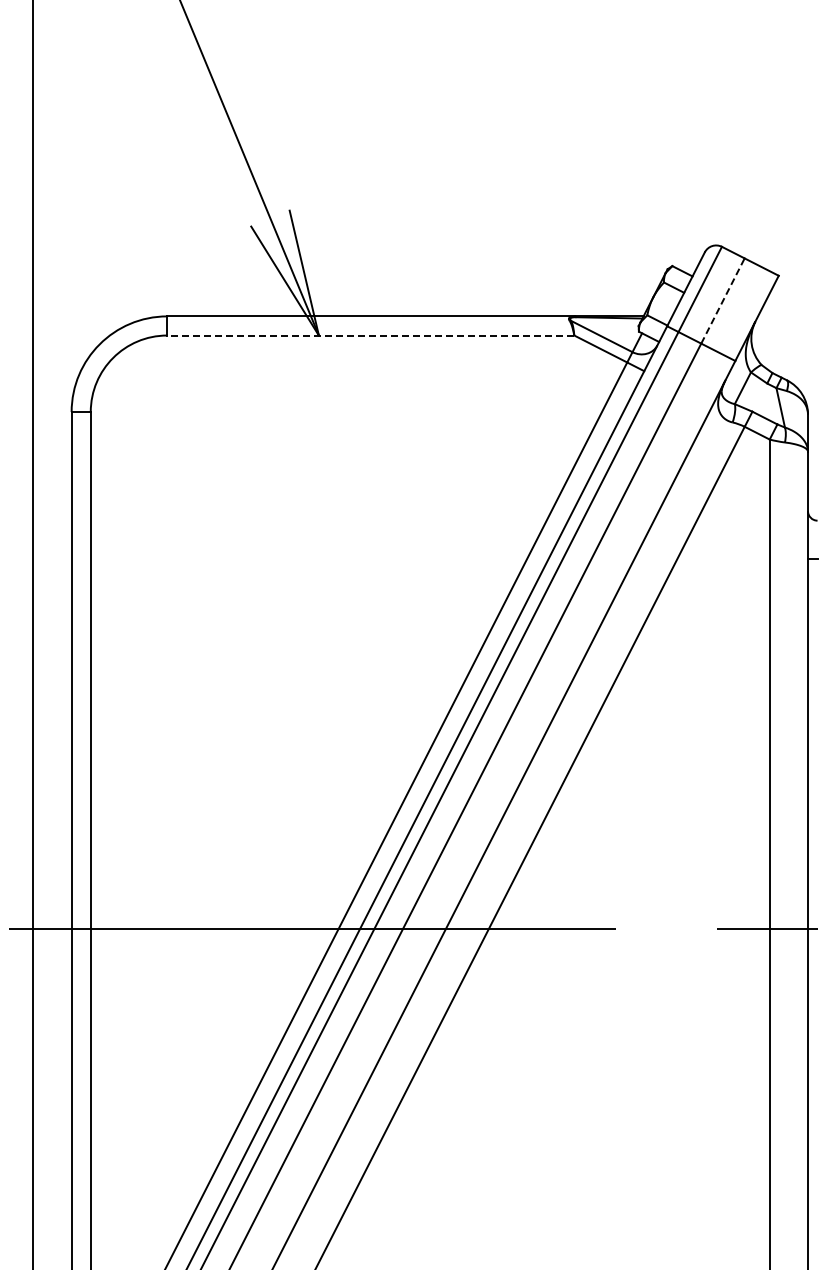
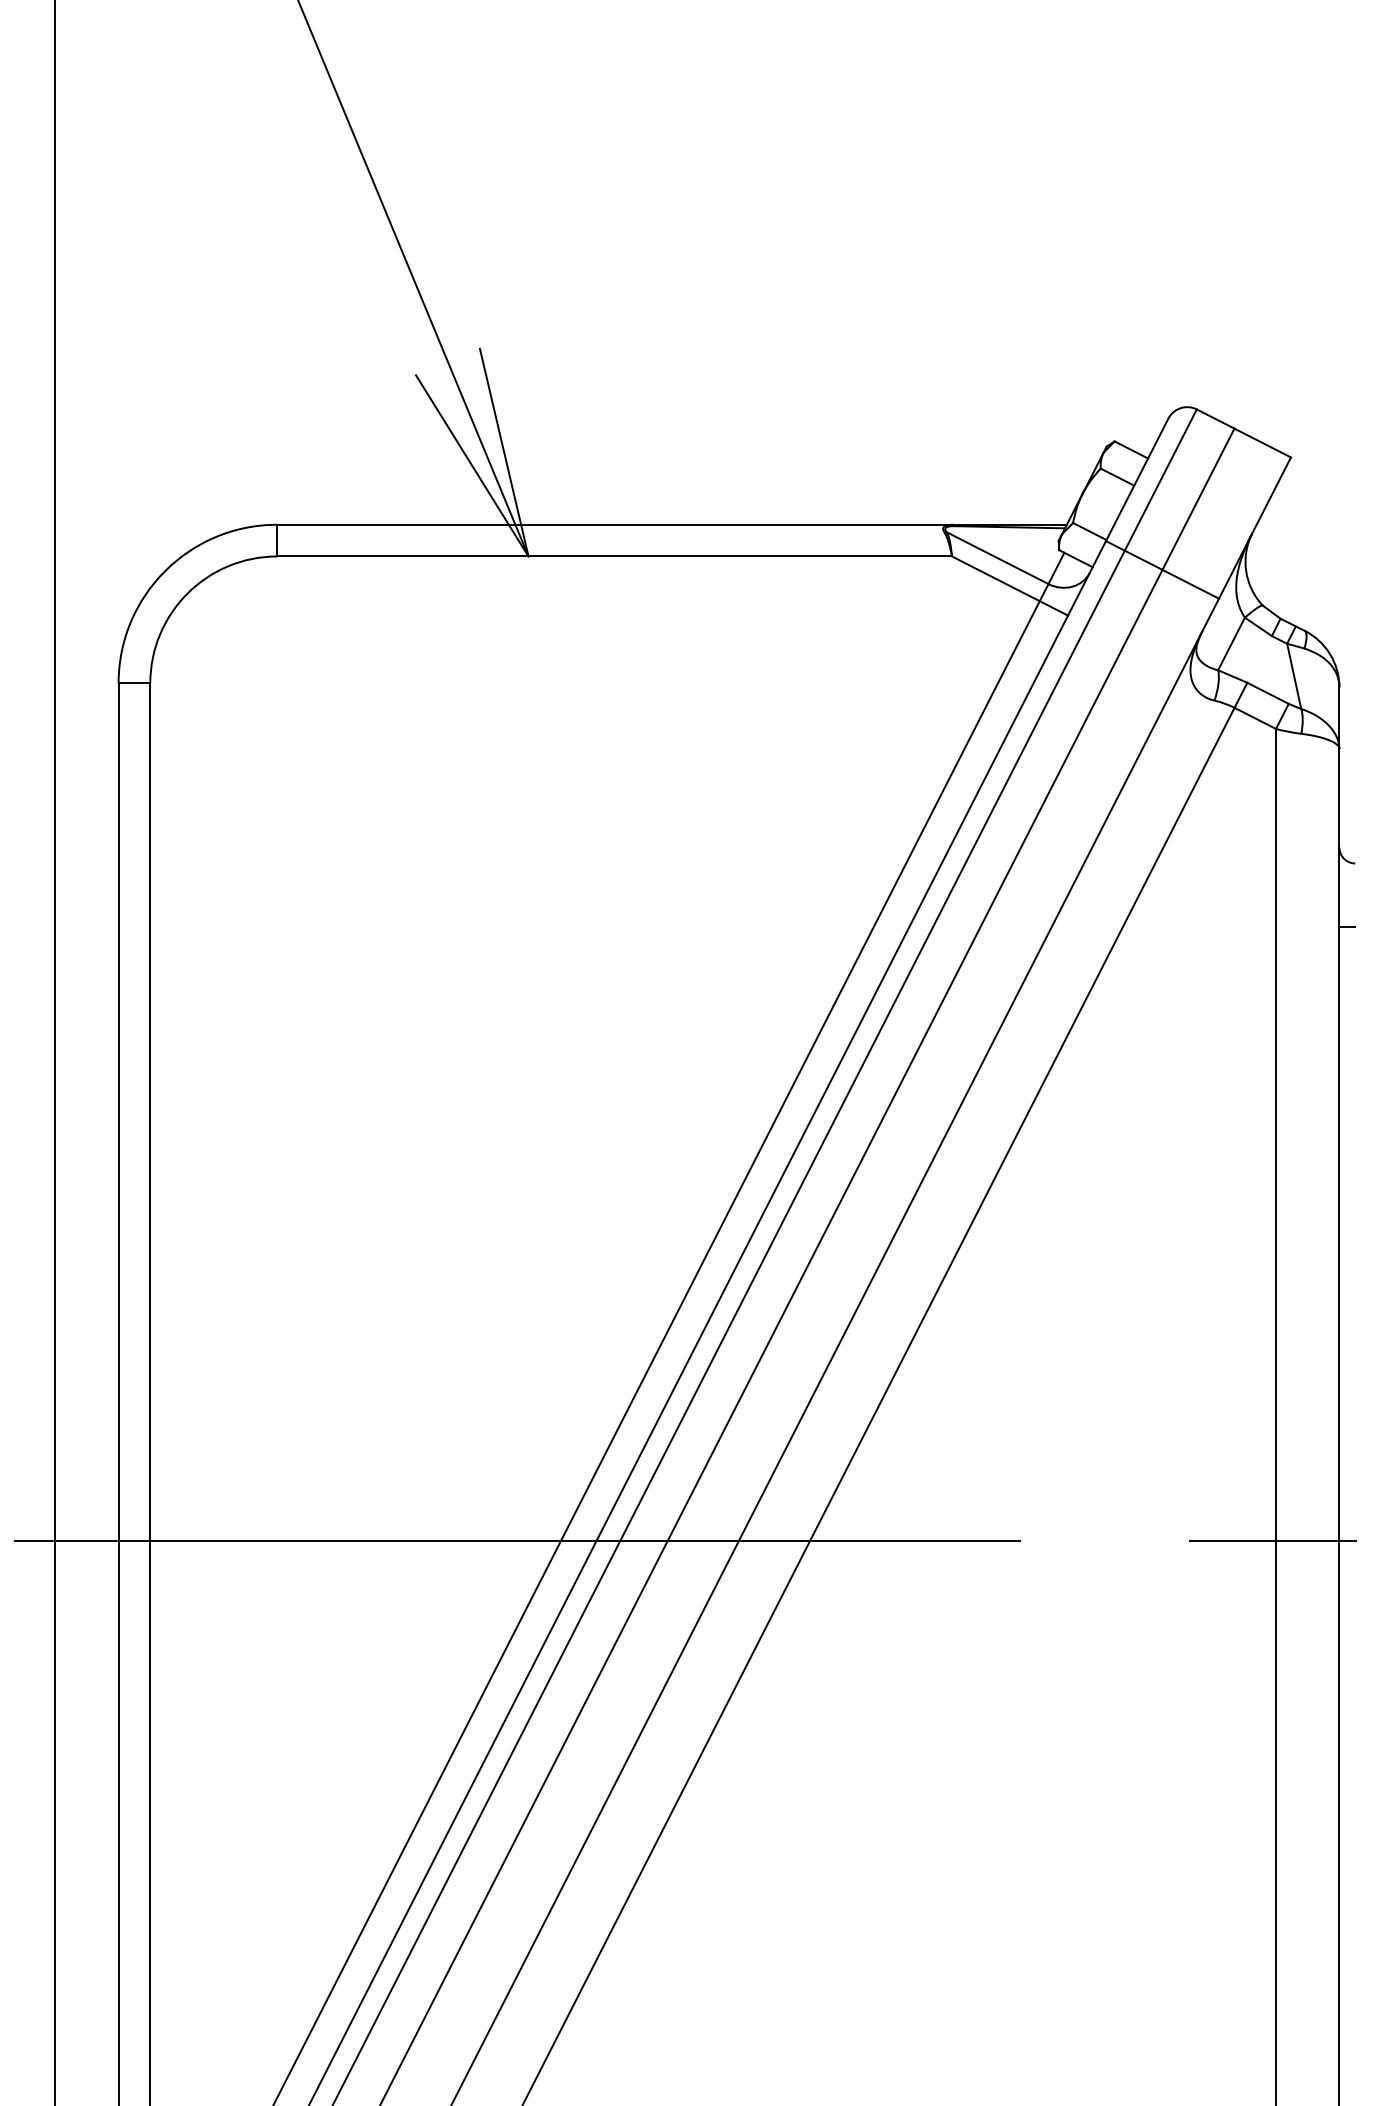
line: (722, 301) -> (1197, 500), dashed -> solid
line: (370, 335) -> (614, 556), dashed -> solid

